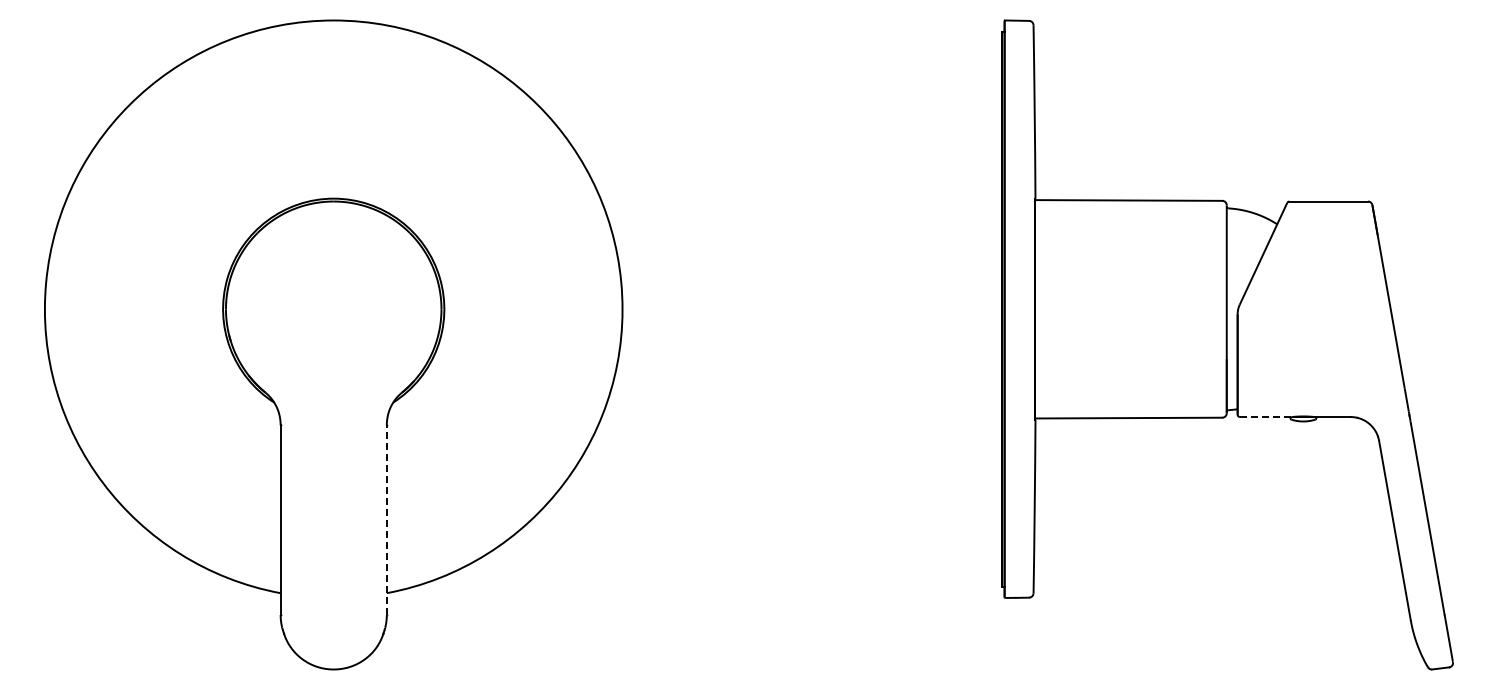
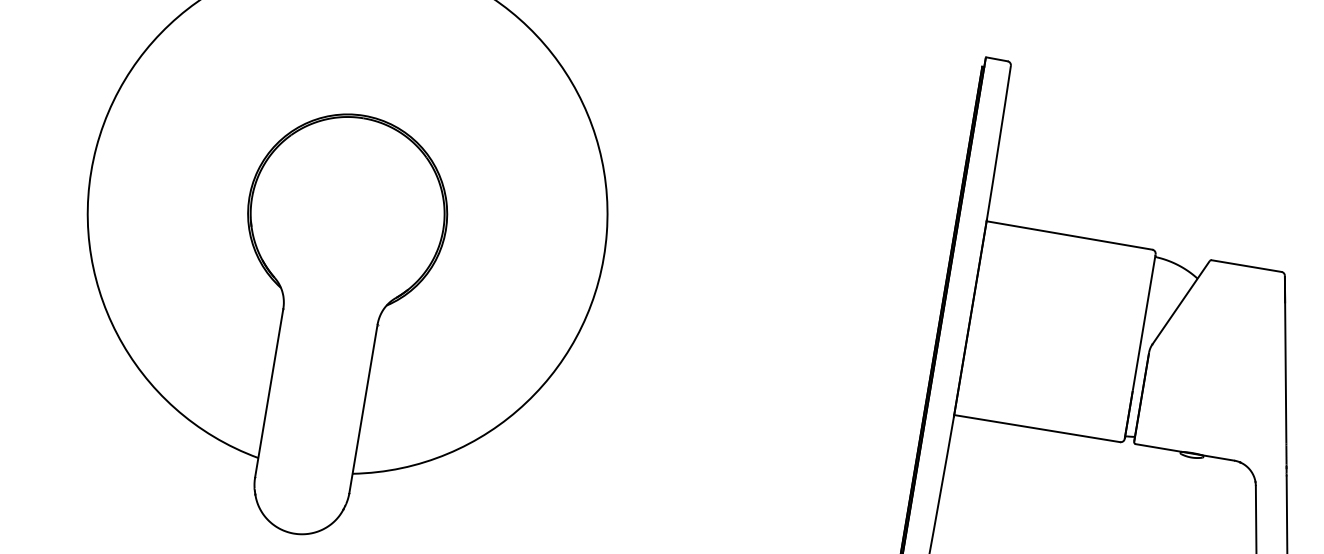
line: (1265, 417) -> (1158, 448), dashed -> solid
line: (386, 520) -> (363, 409), dashed -> solid

